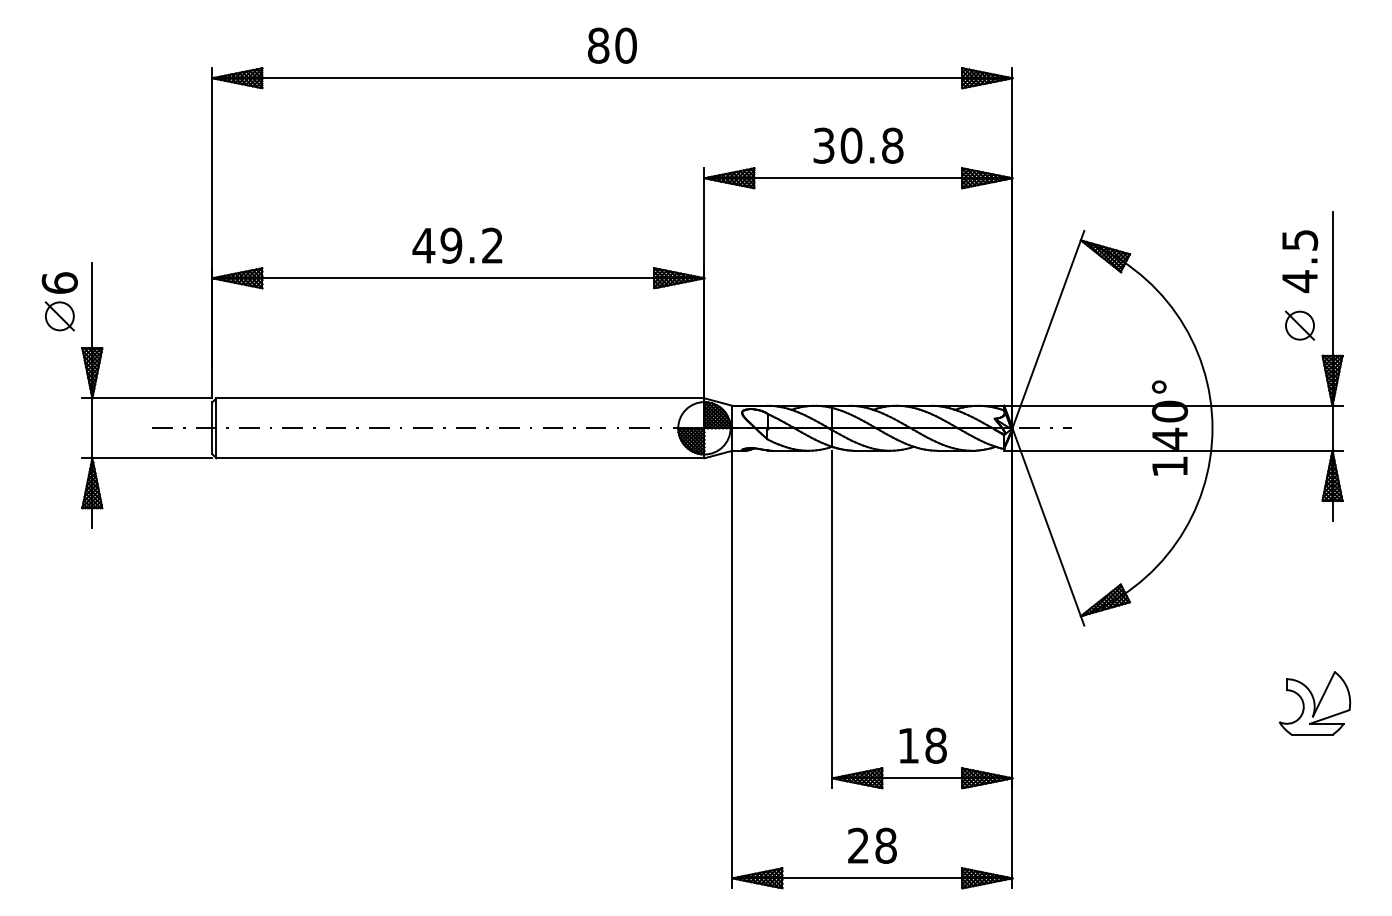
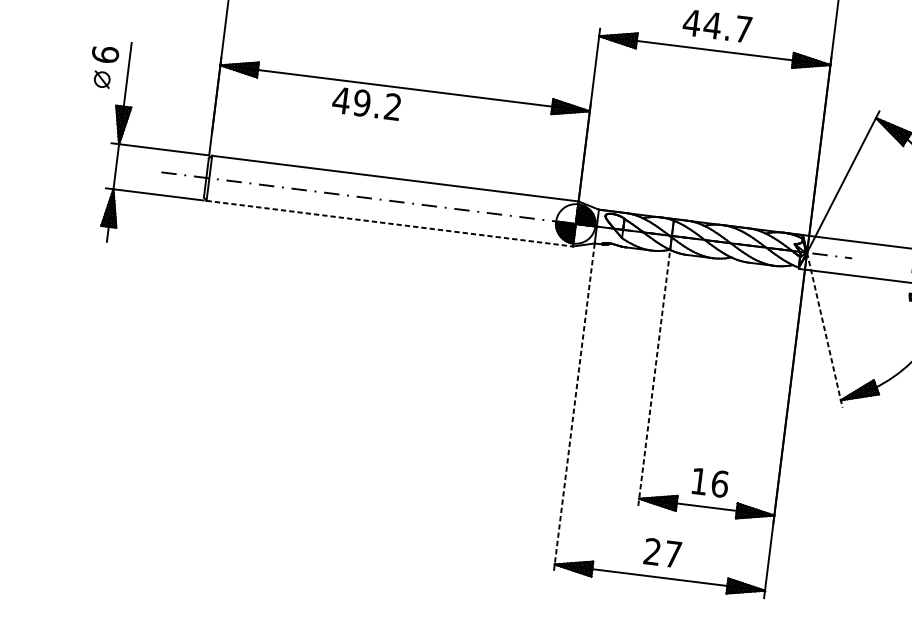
text: (857, 145) -> (717, 25), 30.8 -> 44.7
text: (457, 245) -> (366, 103), moved
part: (59, 316) -> (102, 79), size x0.7
line: (460, 458) -> (389, 223), solid -> dashed
line: (1048, 526) -> (824, 329), solid -> dashed
line: (832, 619) -> (654, 379), solid -> dashed
line: (732, 669) -> (574, 407), solid -> dashed
text: (936, 745) -> (720, 483), 18 -> 16
text: (885, 845) -> (672, 554), 28 -> 27

